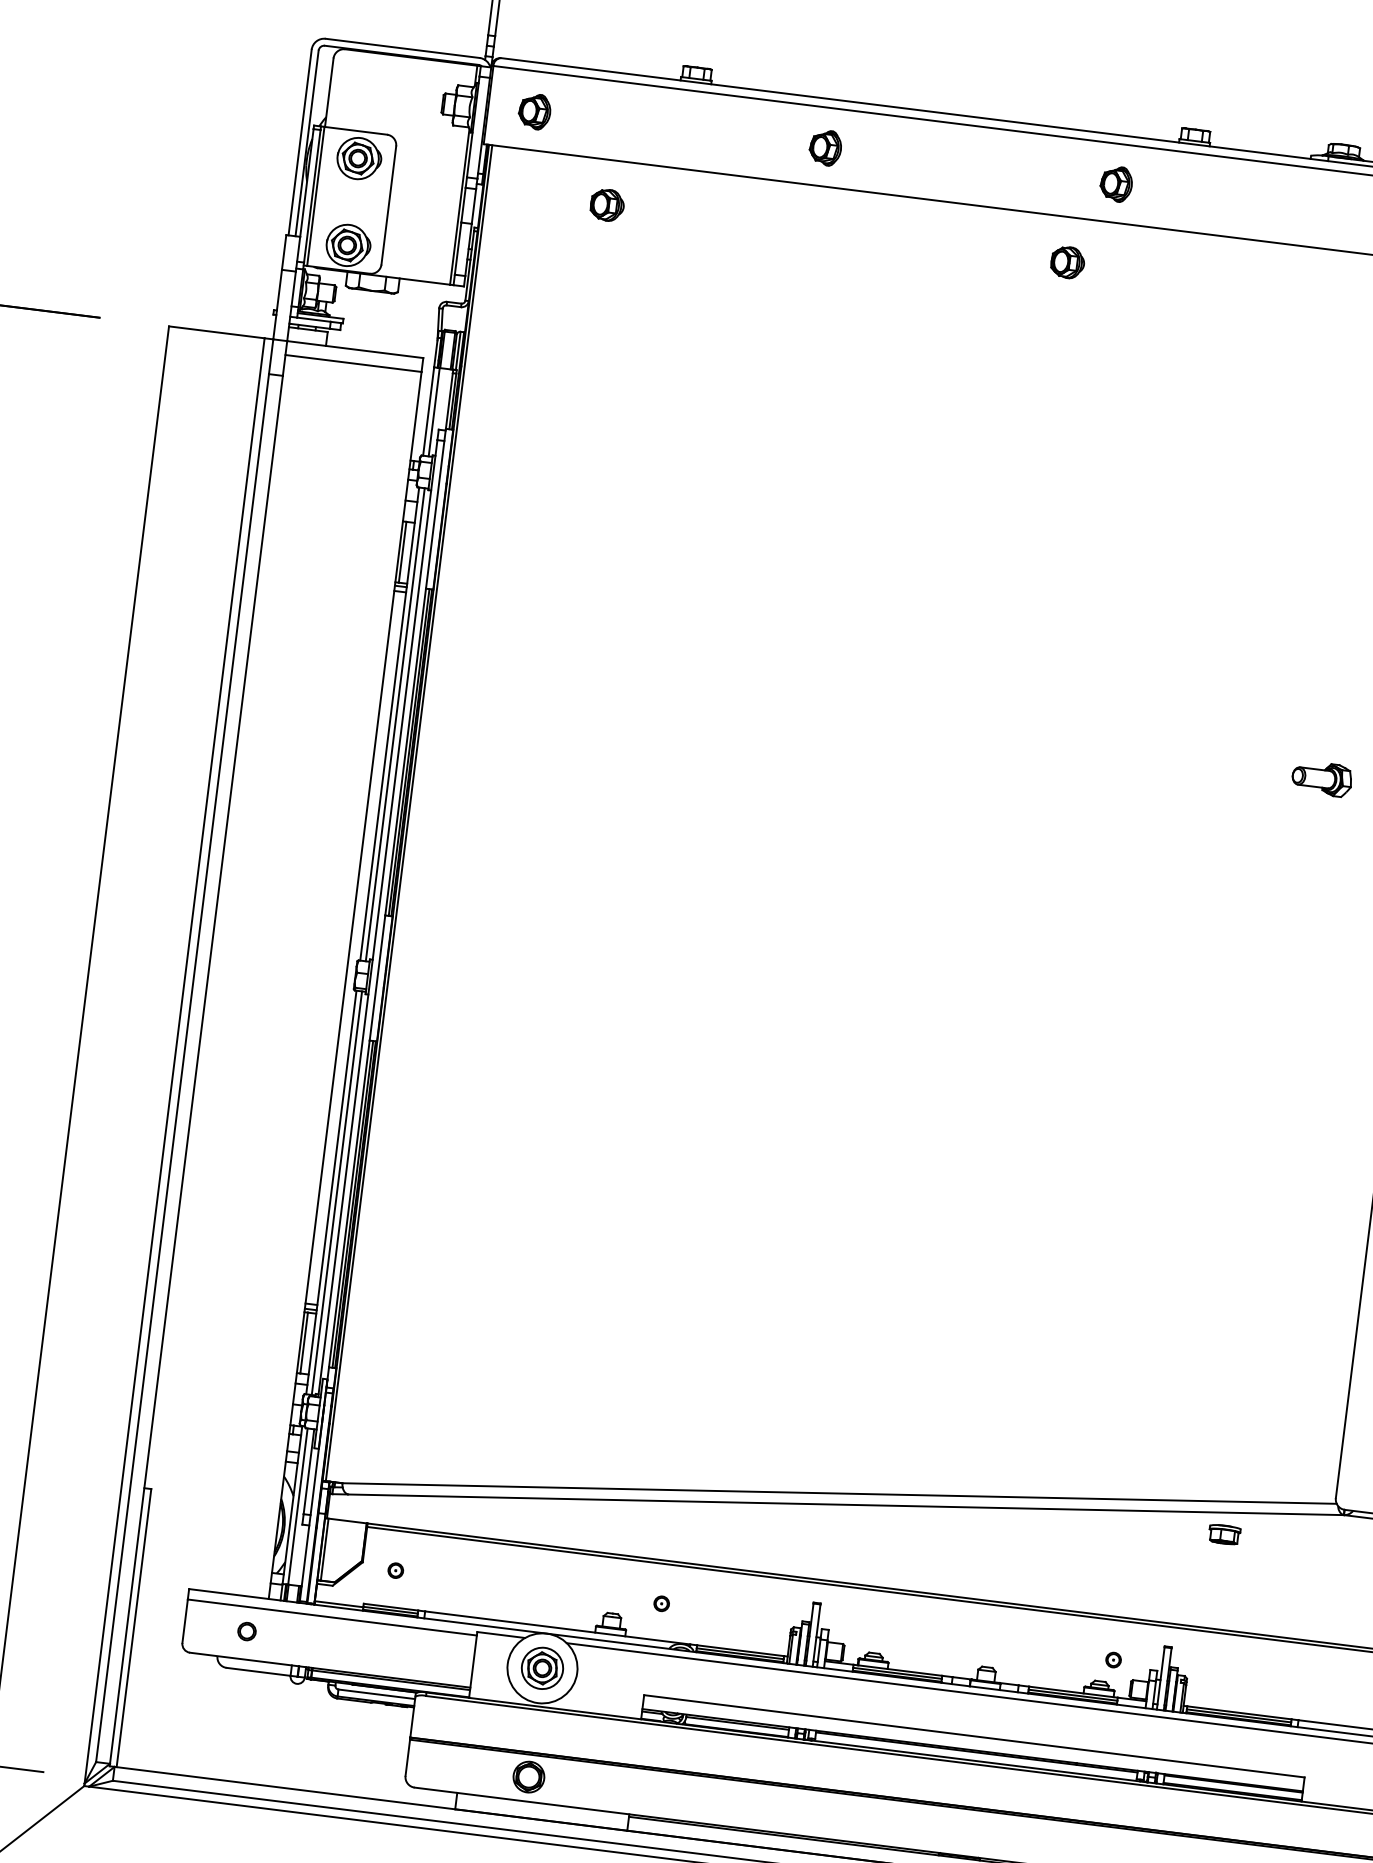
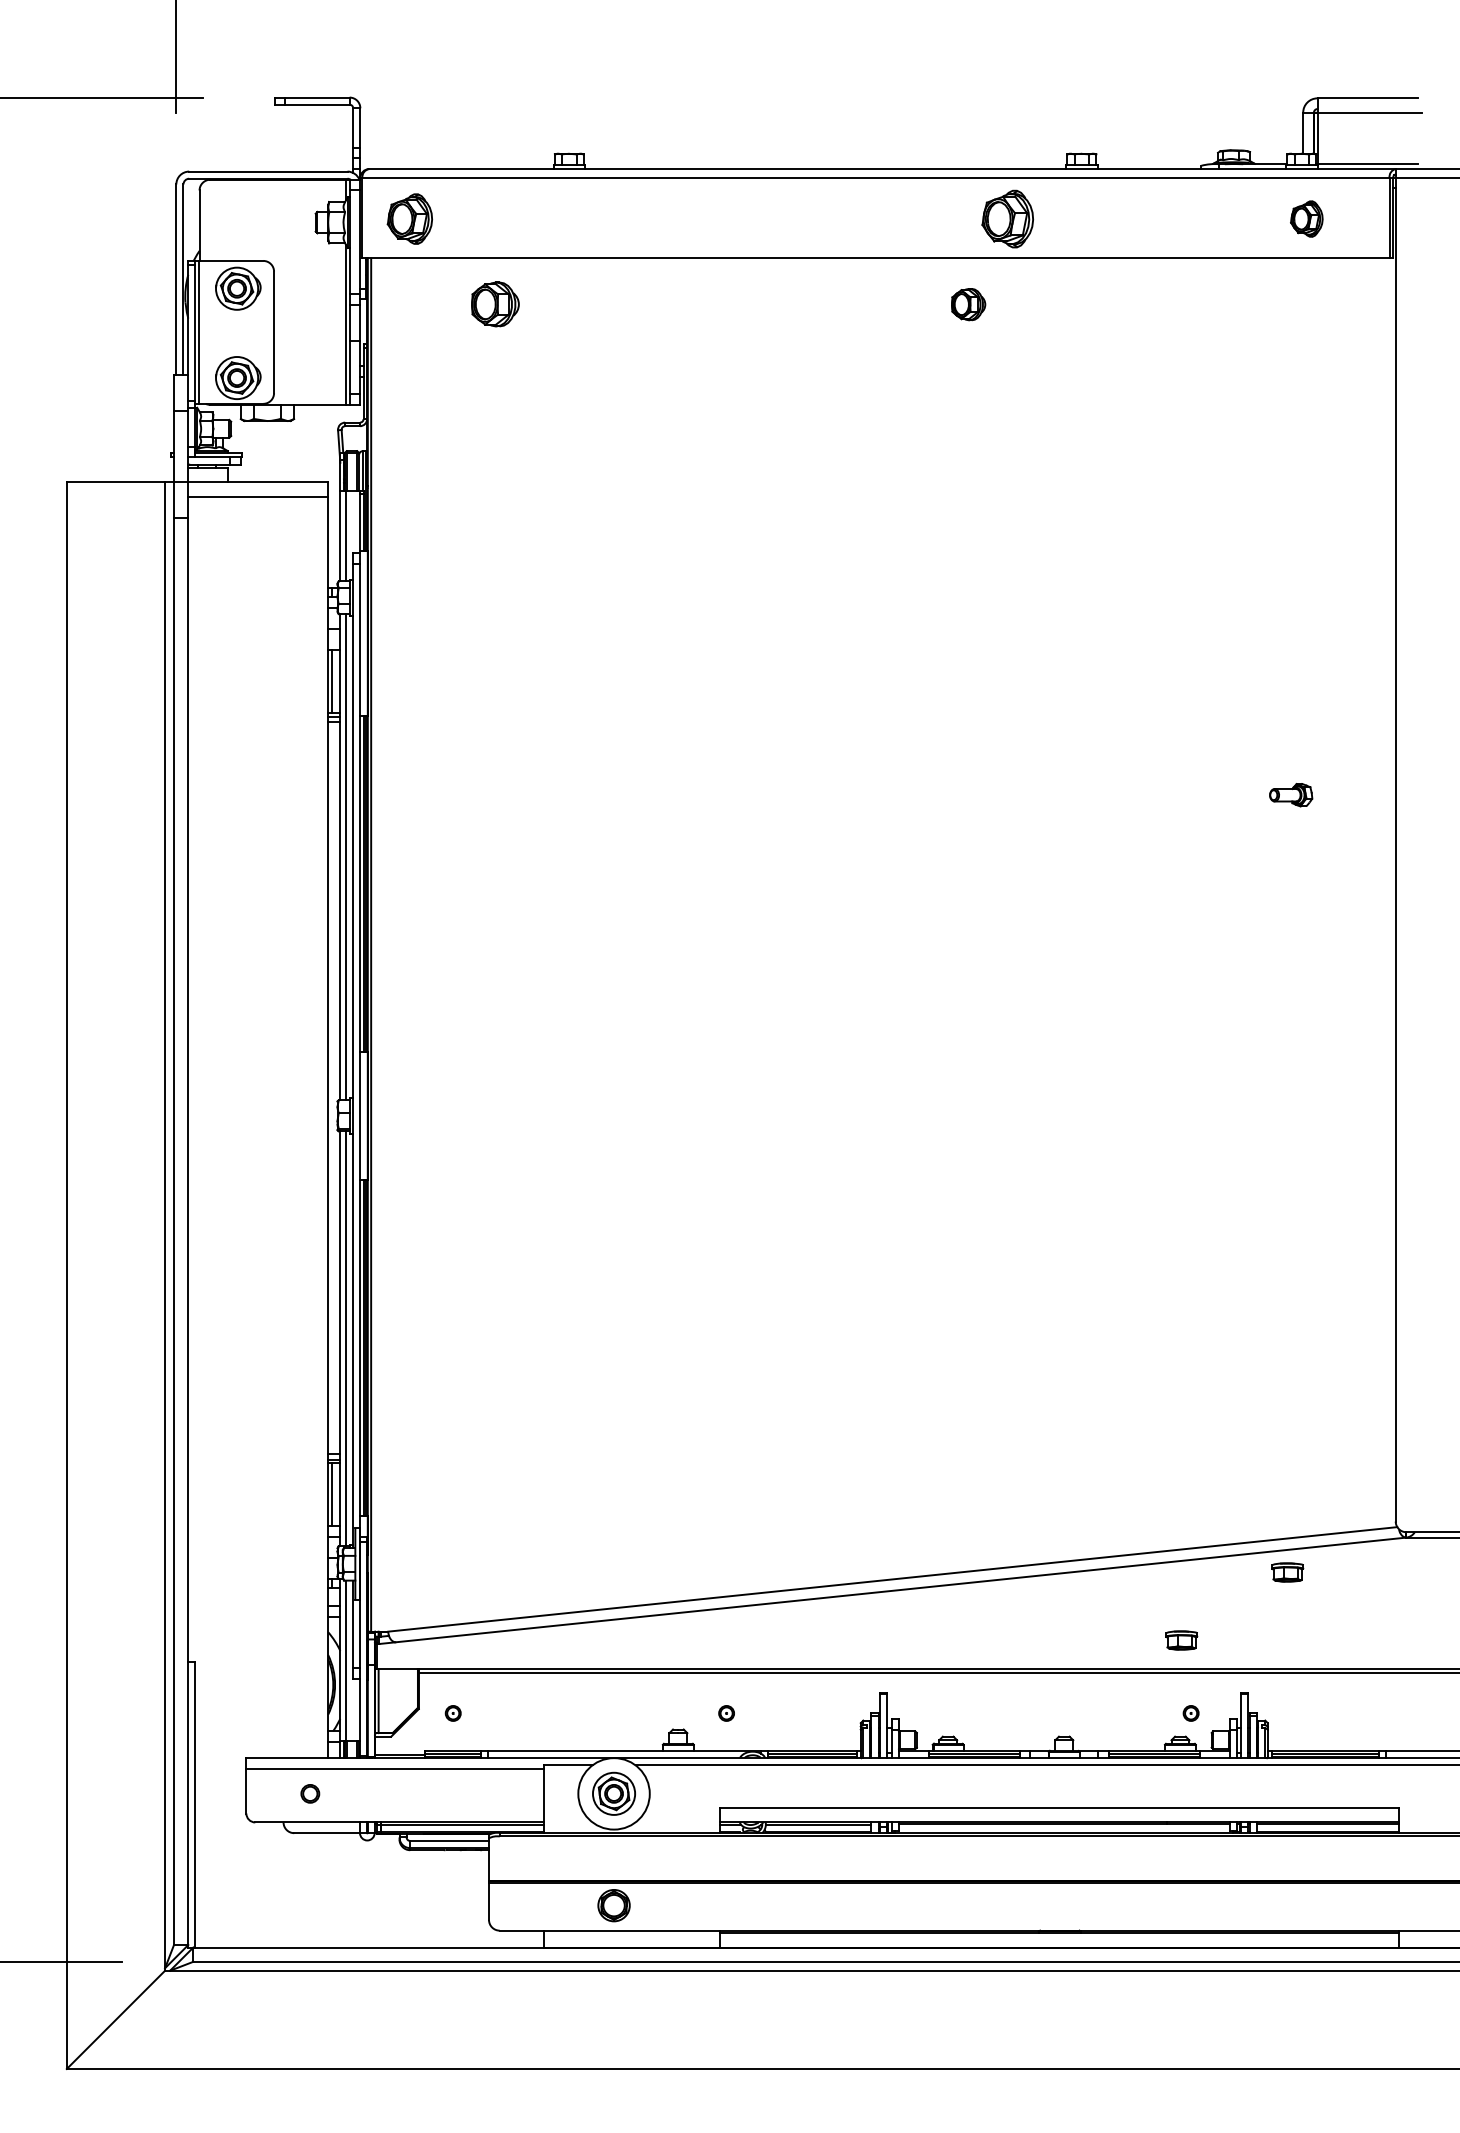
part: (534, 111) -> (409, 218), size x1.4
part: (825, 147) -> (708, 218), removed
part: (1116, 183) -> (1007, 218), size x1.6
part: (606, 205) -> (494, 304), size x1.4
part: (1322, 779) -> (1291, 795), size x0.7
part: (1113, 1587) -> (1181, 1640), added

